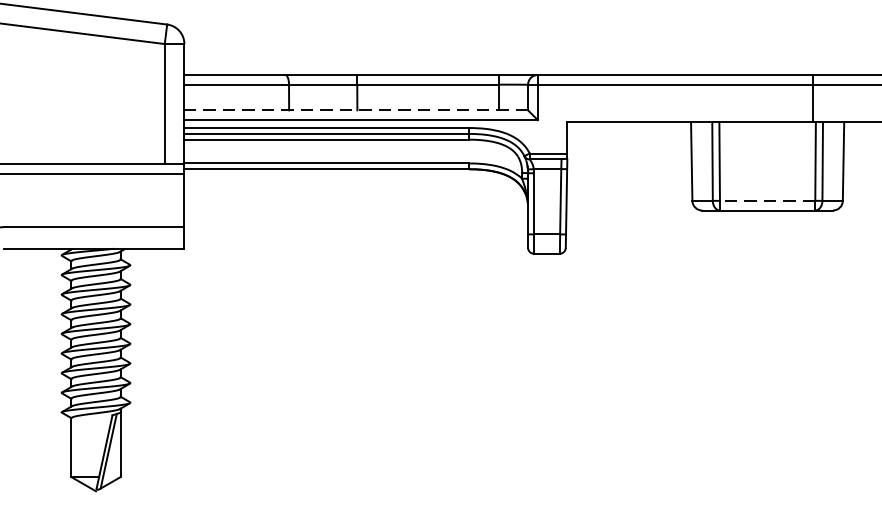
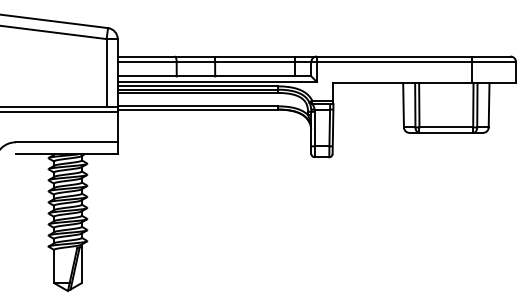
line: (356, 110) -> (214, 76), dashed -> solid
line: (767, 200) -> (446, 127), dashed -> solid

